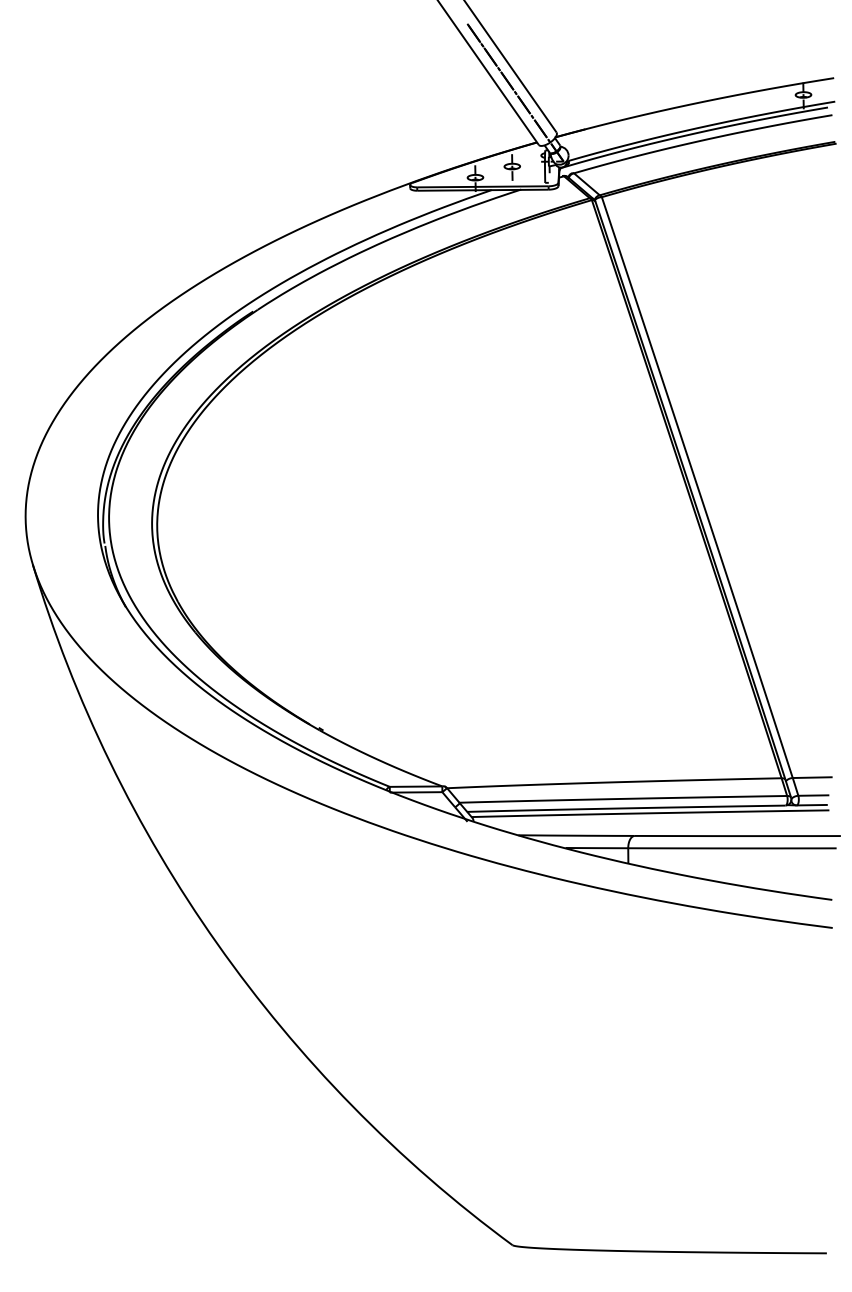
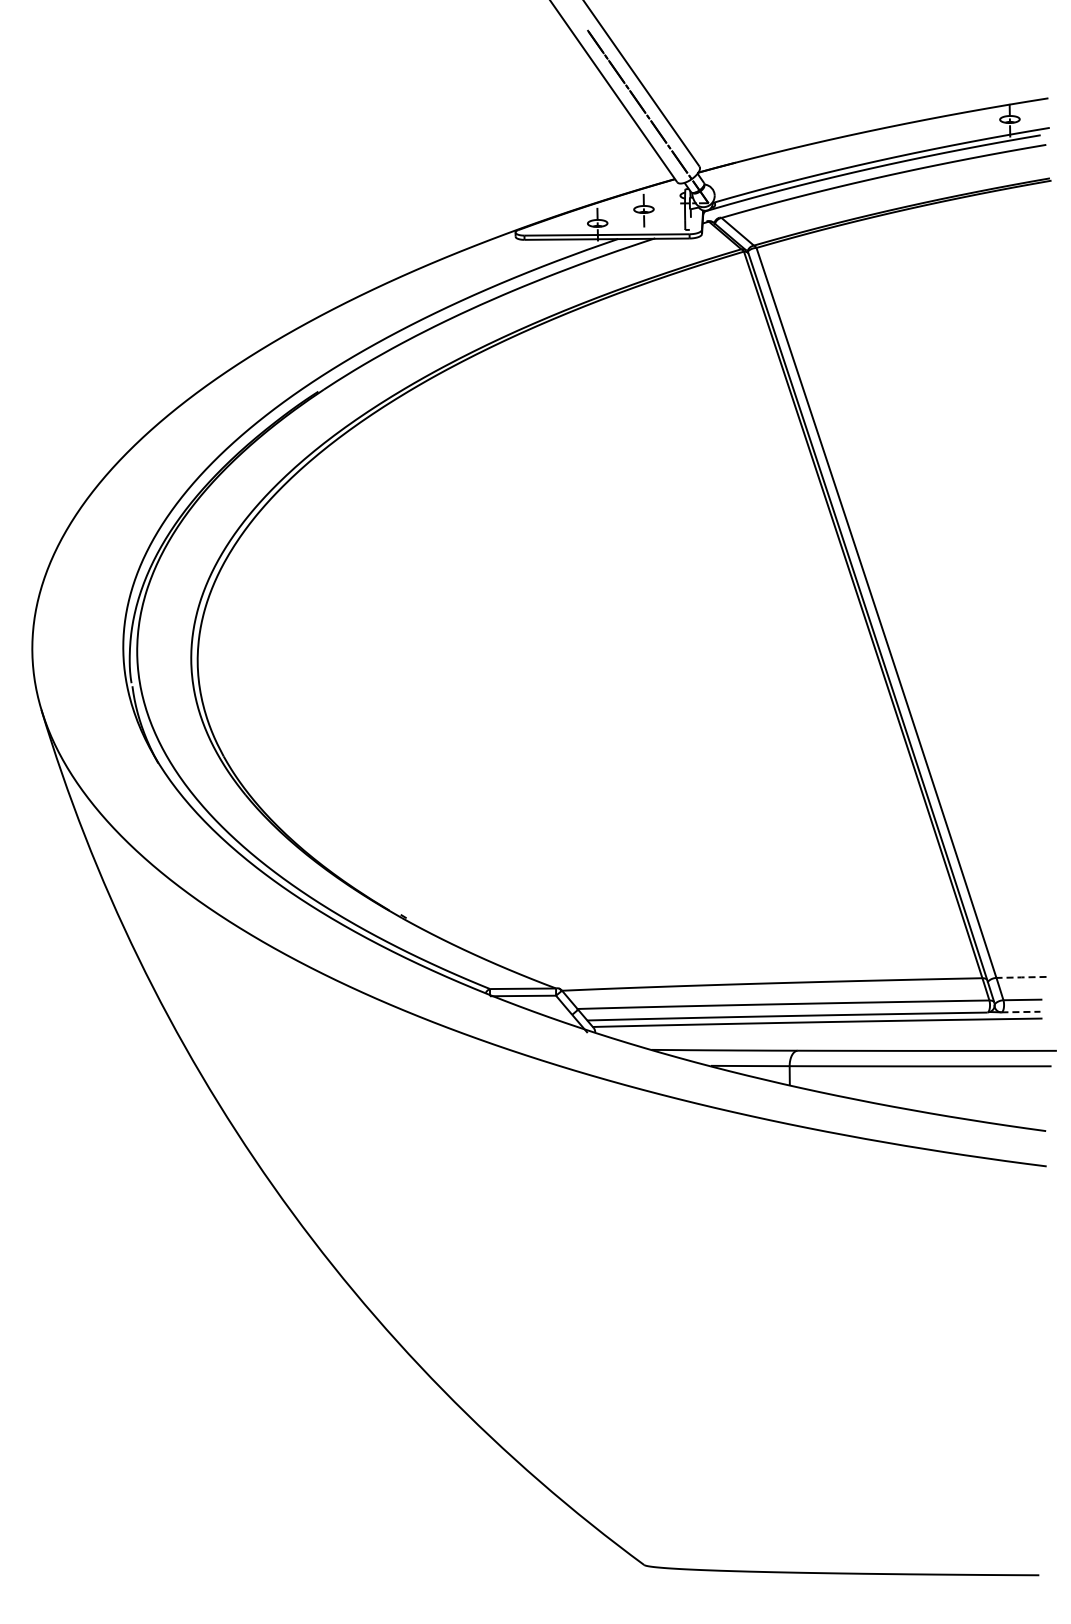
line: (812, 777) -> (1021, 977), solid -> dashed
line: (811, 805) -> (1020, 1012), solid -> dashed

